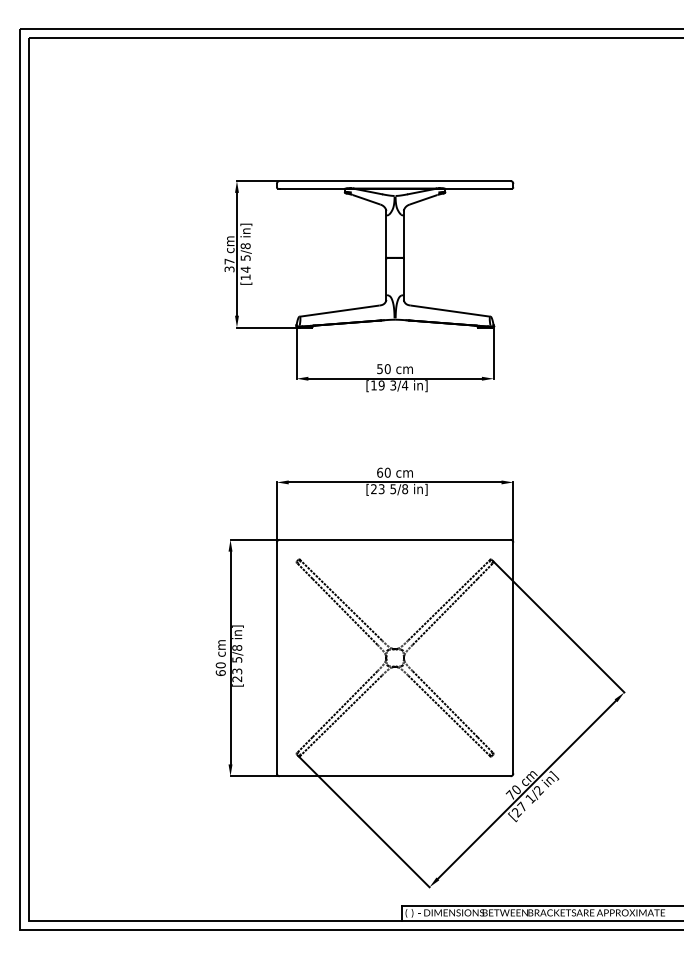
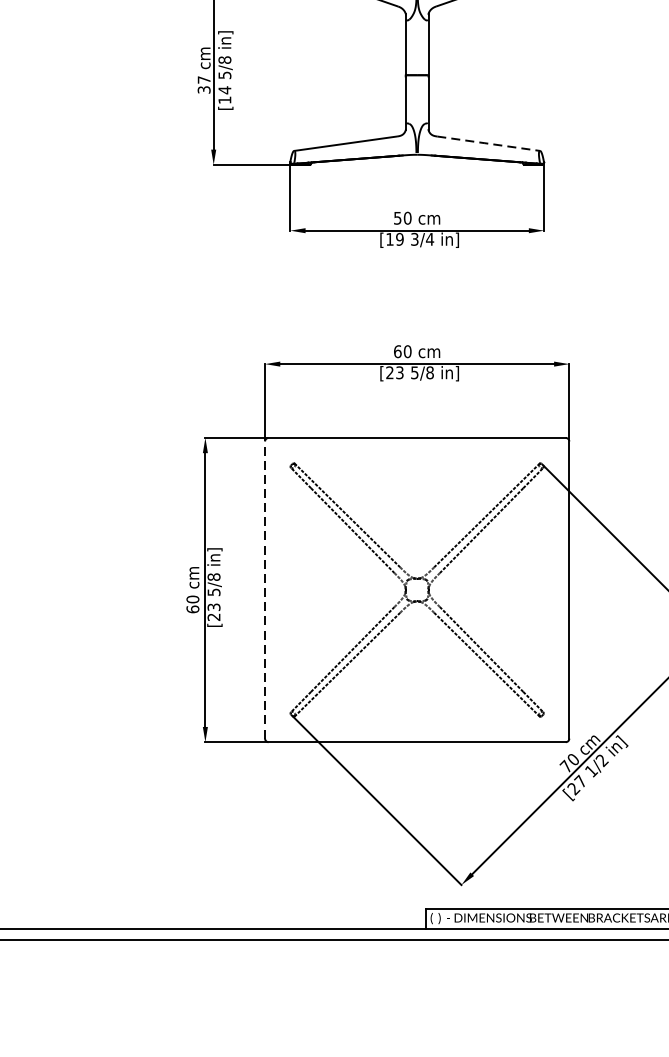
line: (450, 311) -> (488, 144), solid -> dashed
line: (276, 657) -> (264, 589), solid -> dashed

